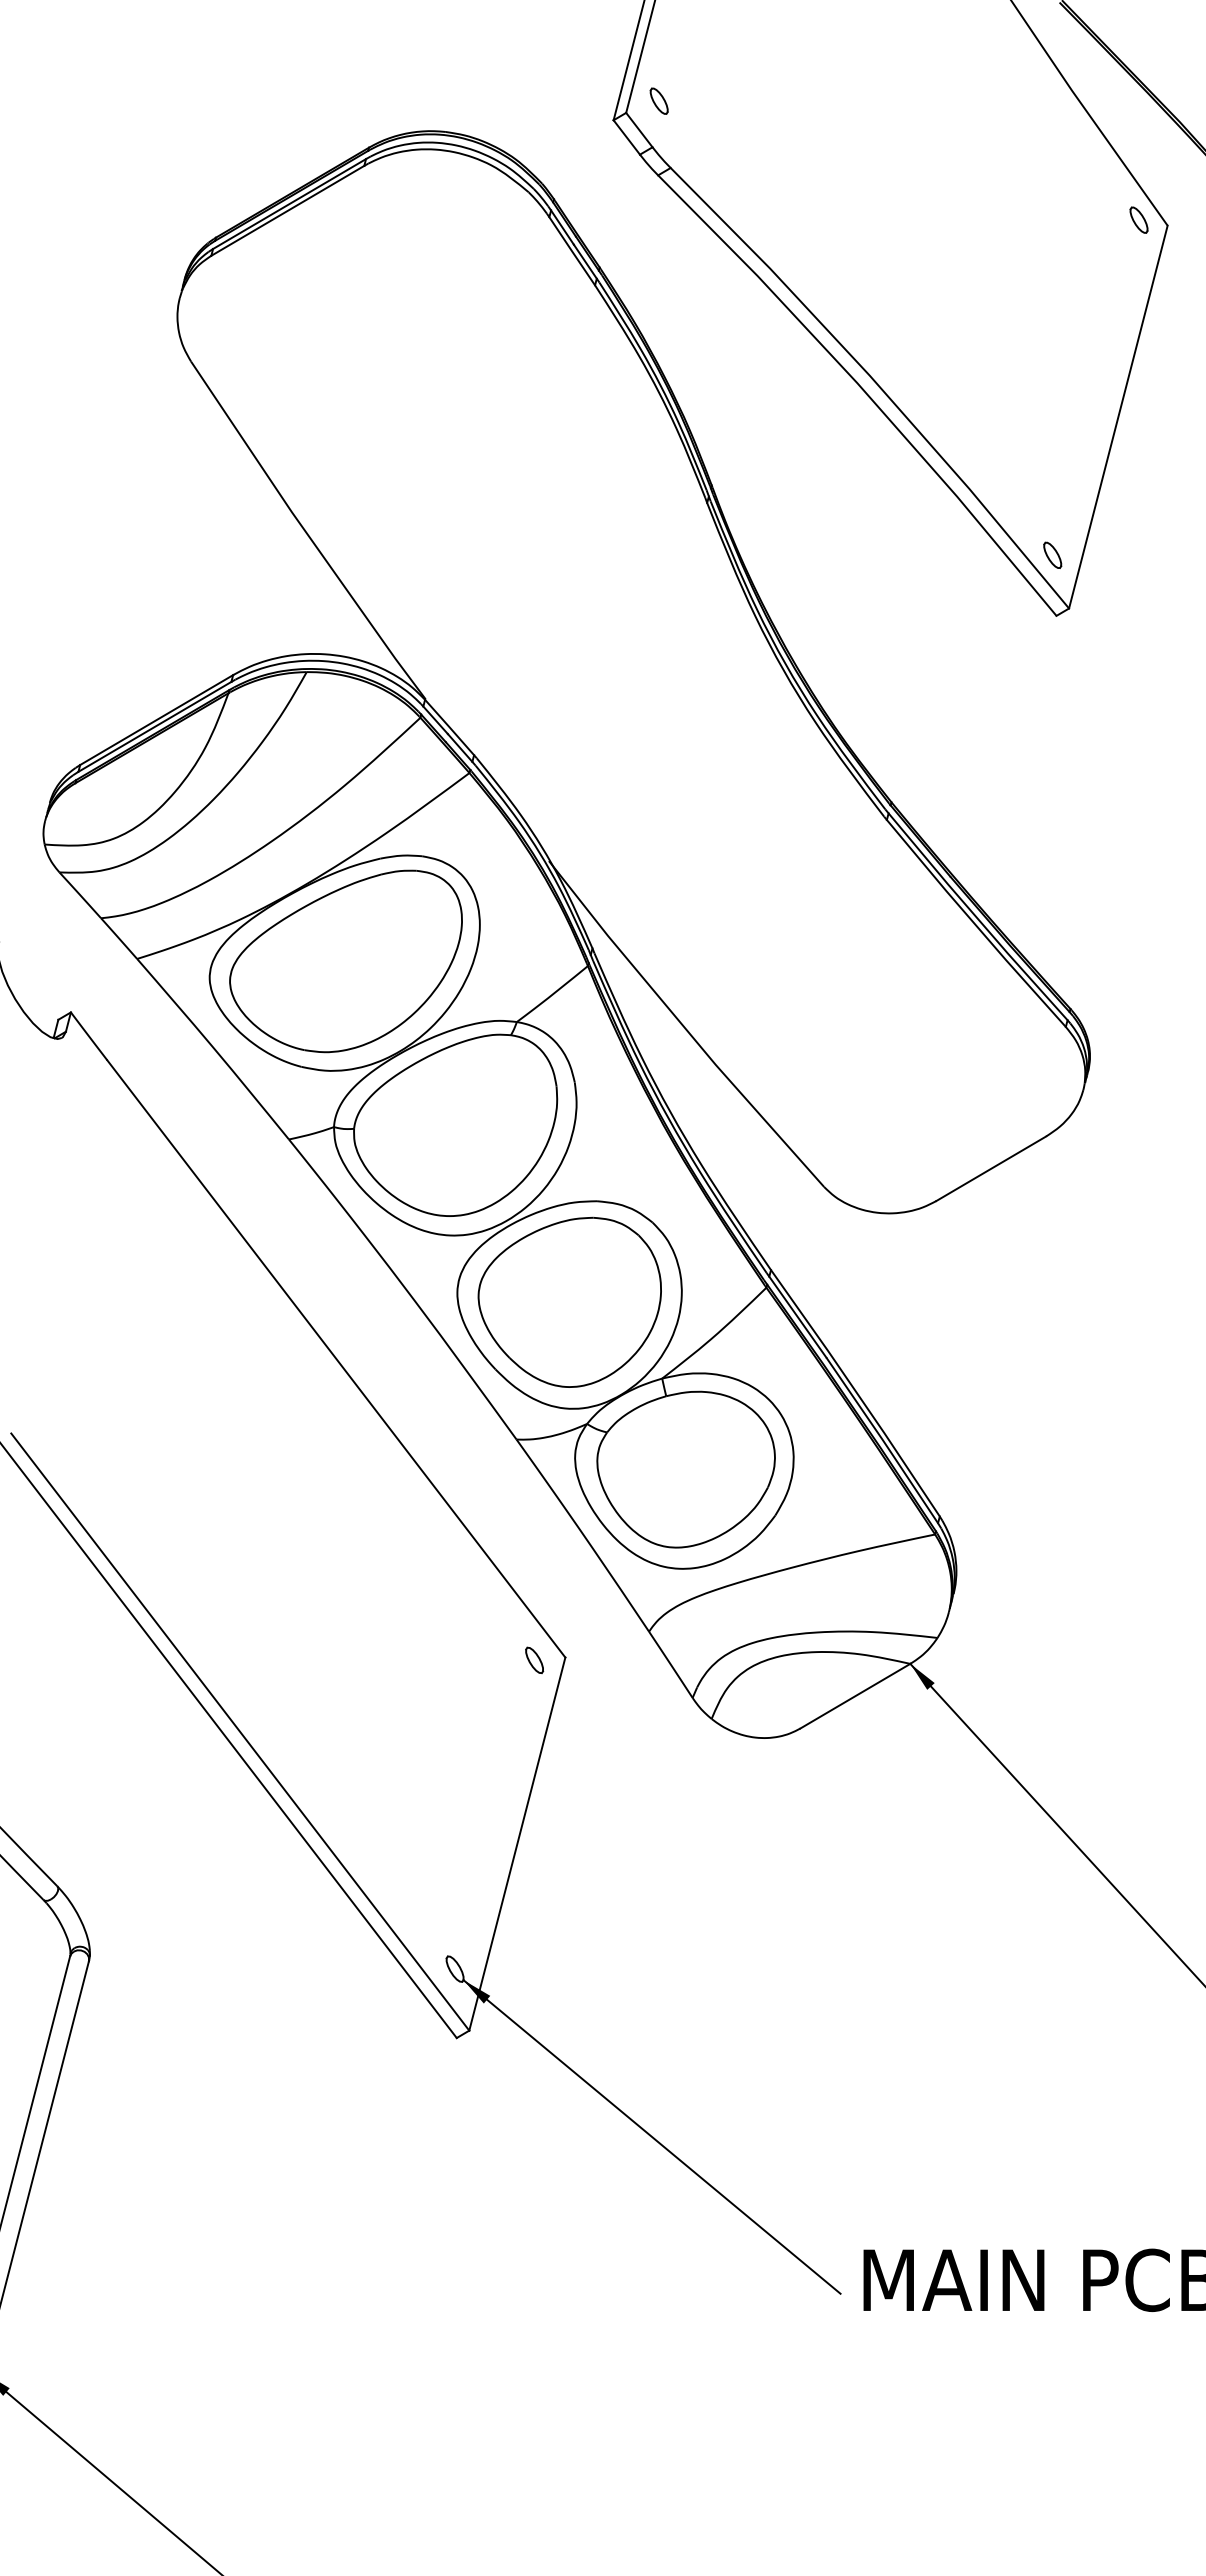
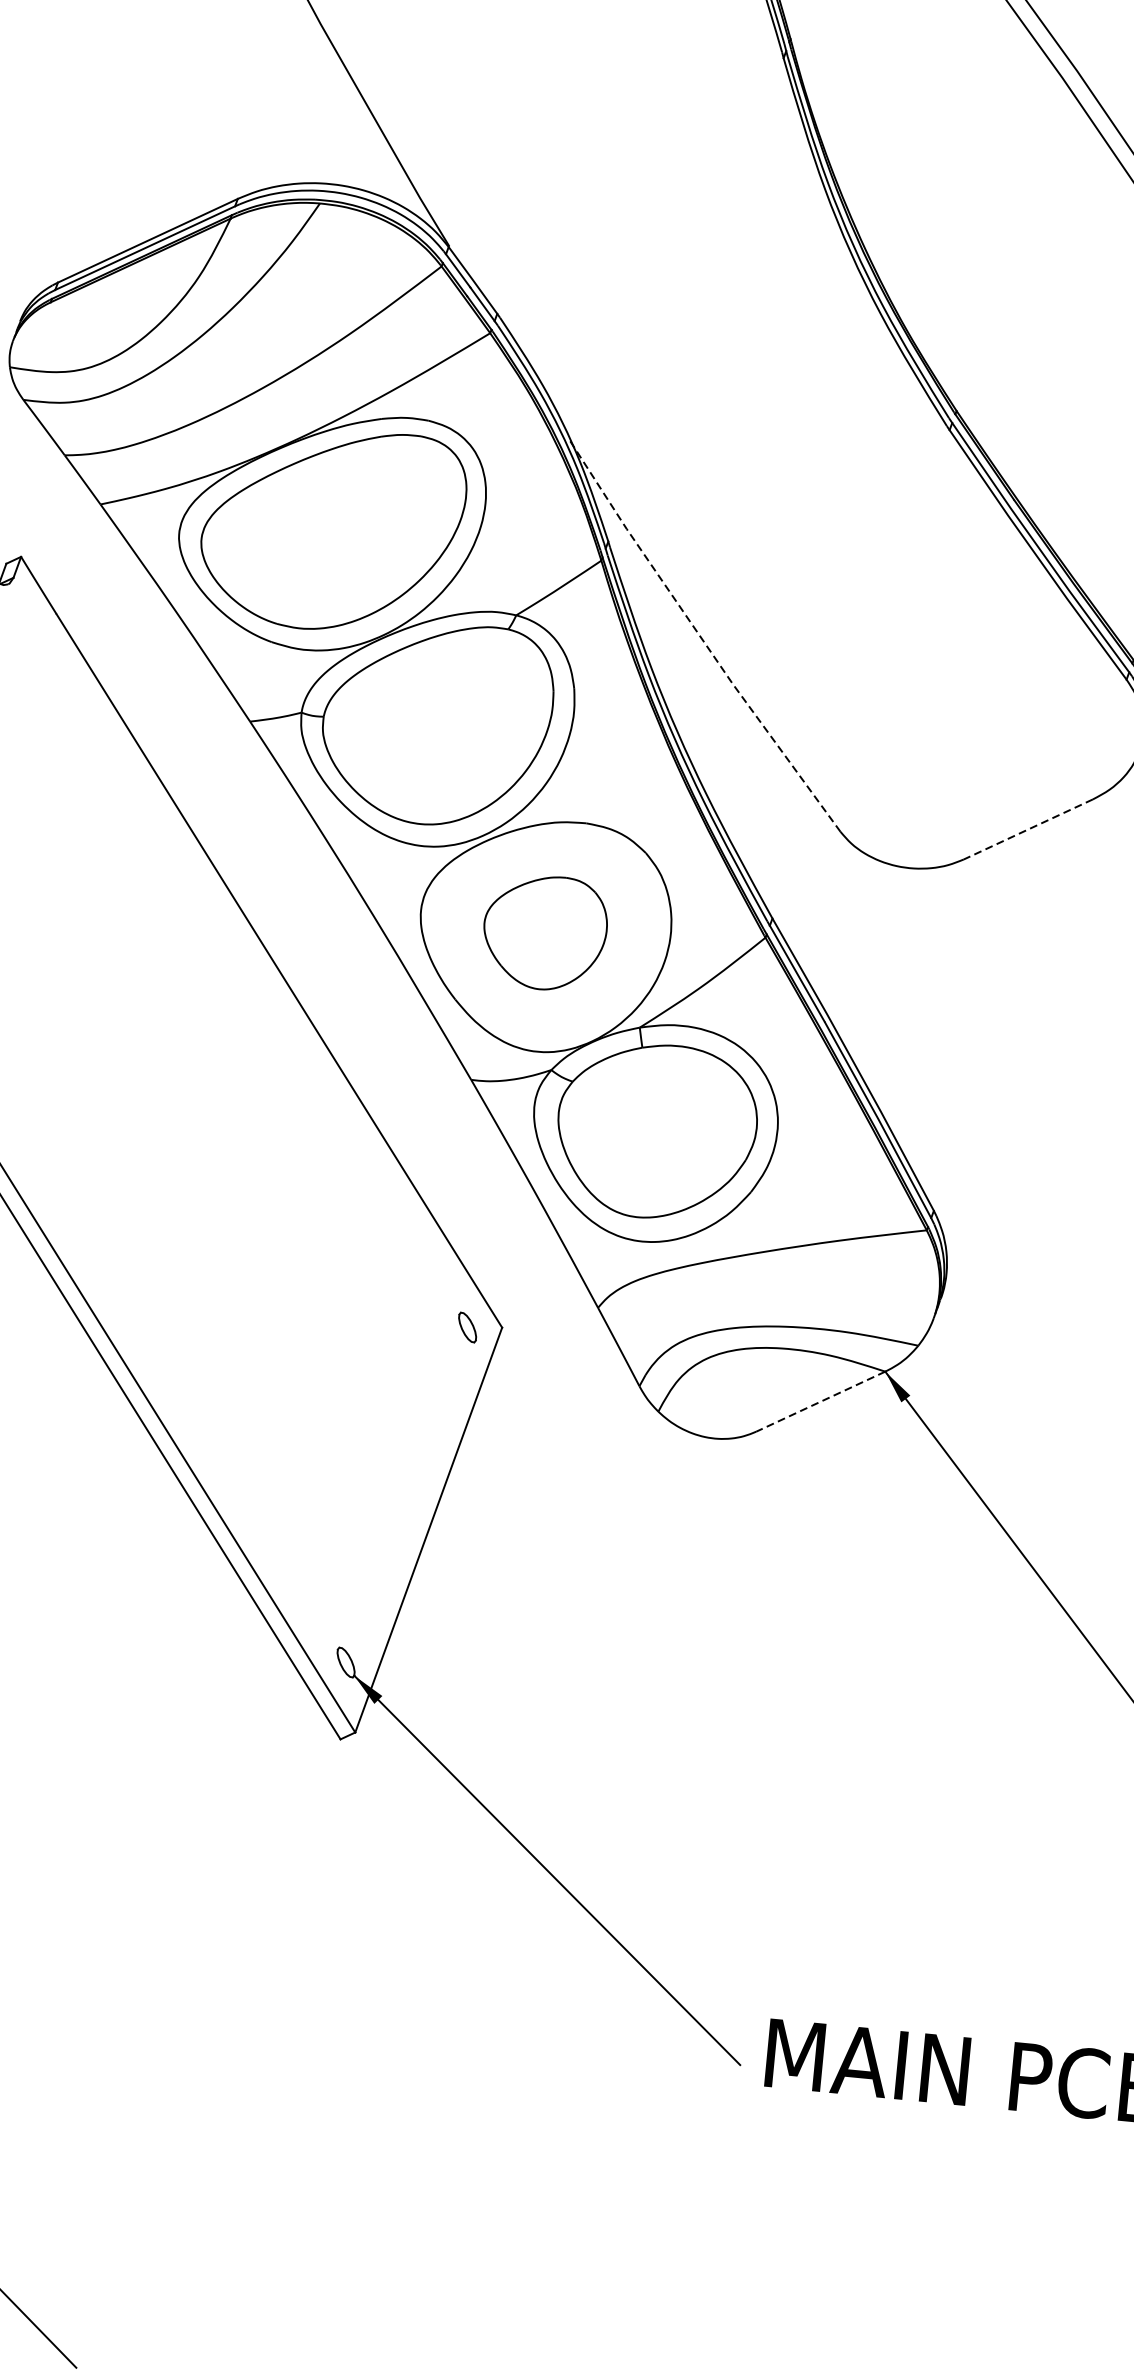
line: (683, 1025) -> (701, 637), solid -> dashed
line: (991, 1168) -> (1028, 829), solid -> dashed
part: (569, 1301) -> (544, 931), size x0.6
line: (855, 1696) -> (820, 1402), solid -> dashed

